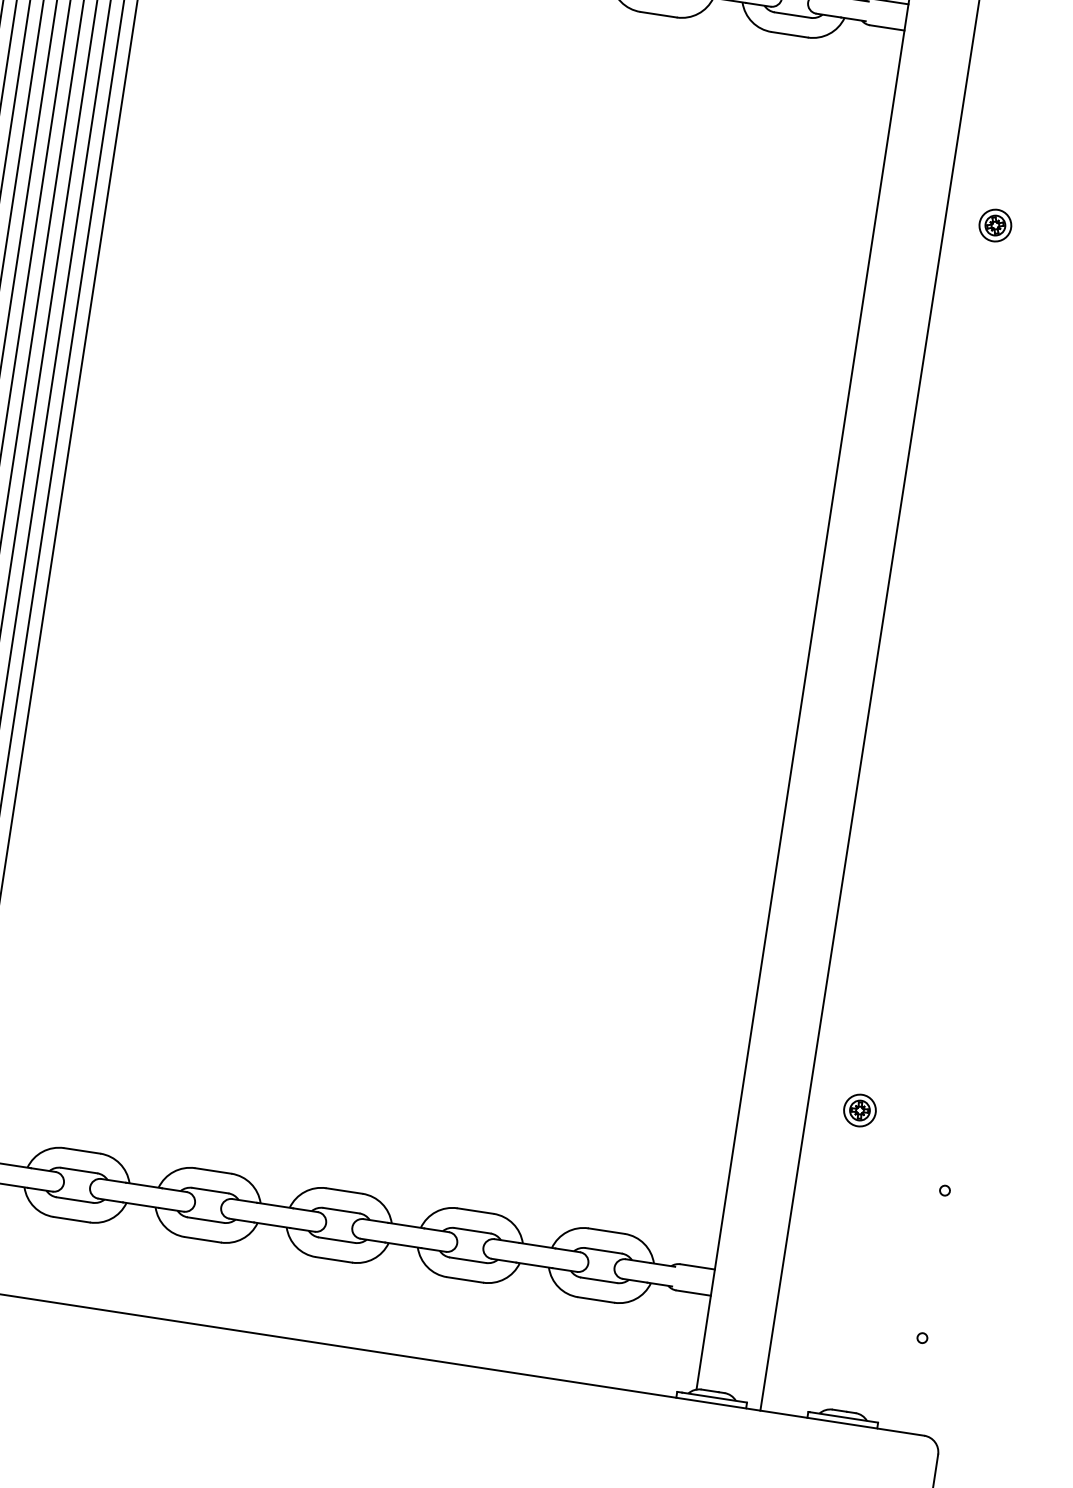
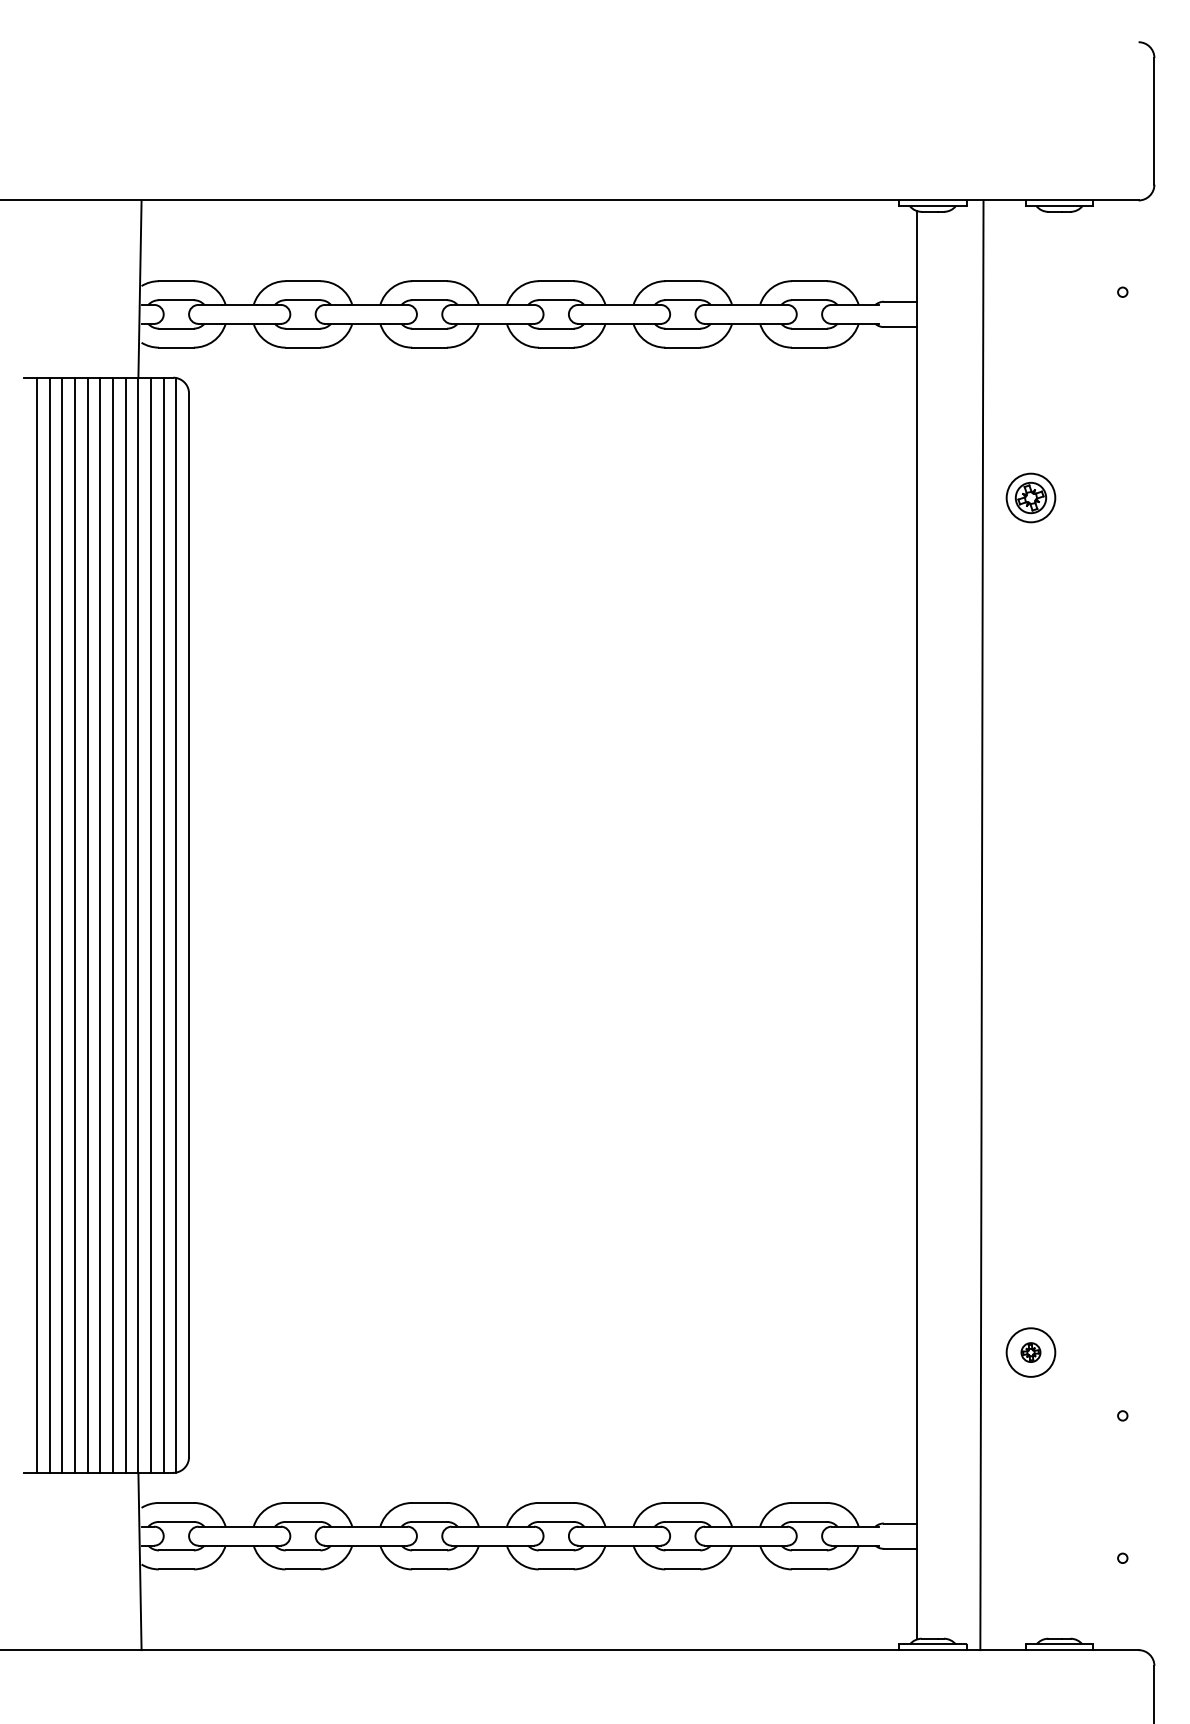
part: (994, 224) -> (1030, 497), size x1.6
circle: (859, 1110) -> (1030, 1352), size x1.6

